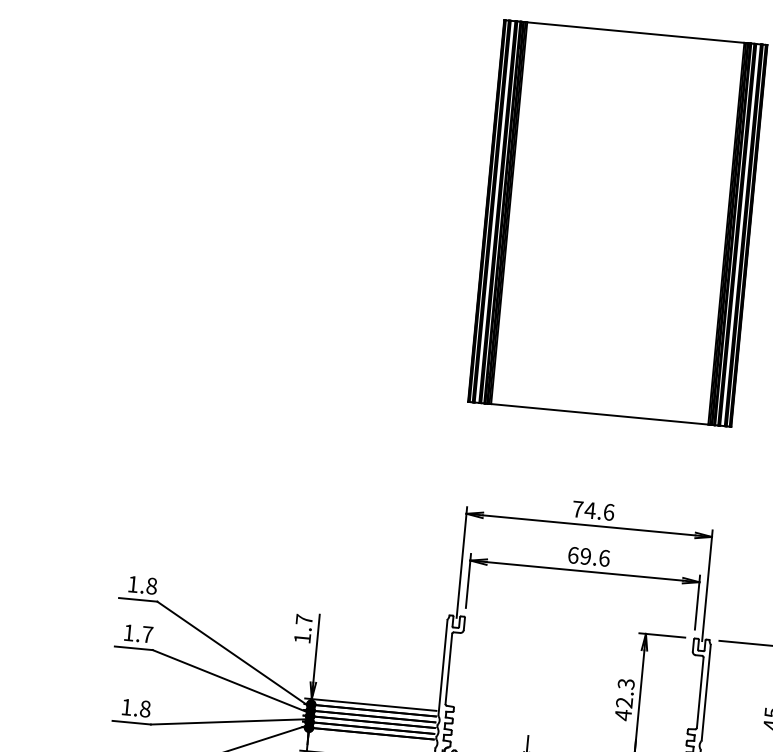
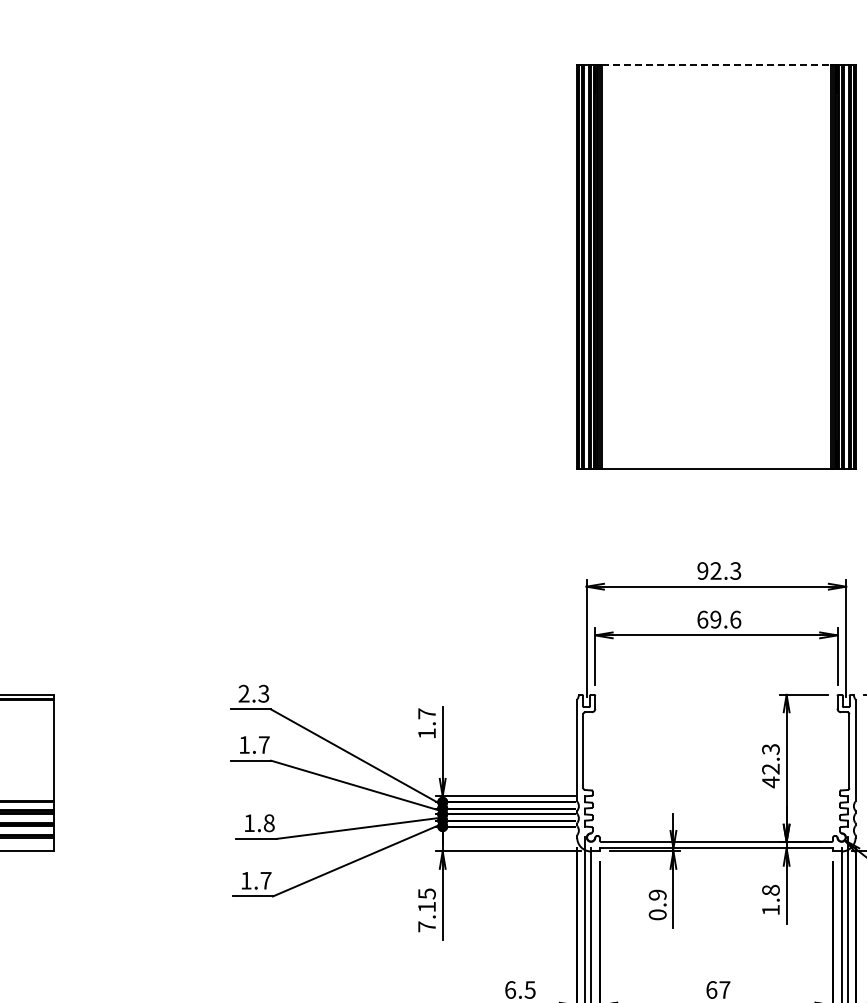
line: (635, 32) -> (716, 65), solid -> dashed
text: (593, 510) -> (719, 570), 74.6 -> 92.3
text: (142, 584) -> (253, 693), 1.8 -> 2.3

